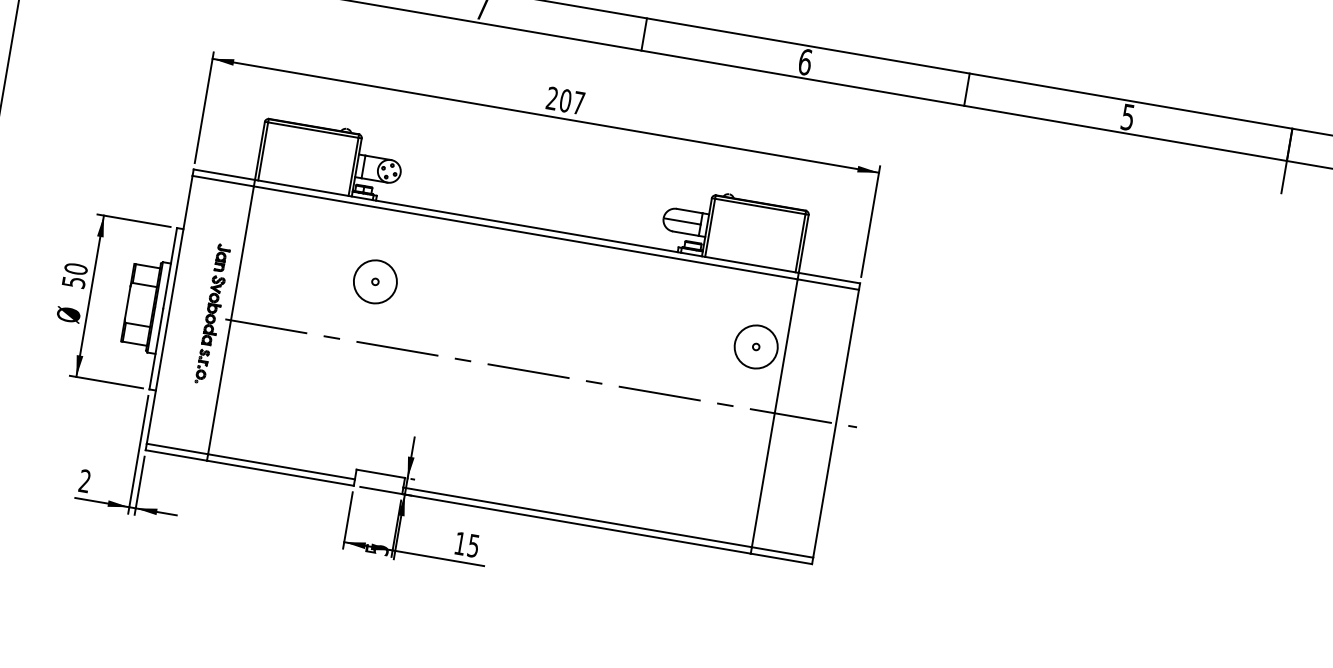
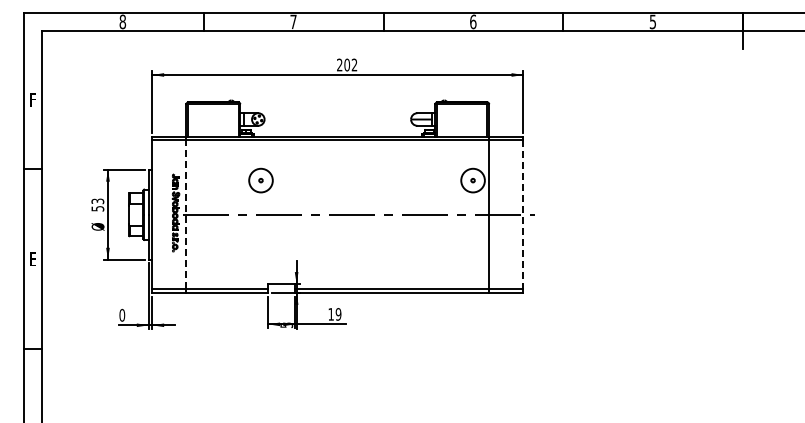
text: (578, 102) -> (354, 64), 207 -> 202
text: (75, 269) -> (97, 201), 50 -> 53
line: (231, 319) -> (186, 214), solid -> dashed
line: (836, 423) -> (523, 214), solid -> dashed
text: (85, 481) -> (122, 315), 2 -> 0
text: (473, 546) -> (338, 314), 15 -> 19

